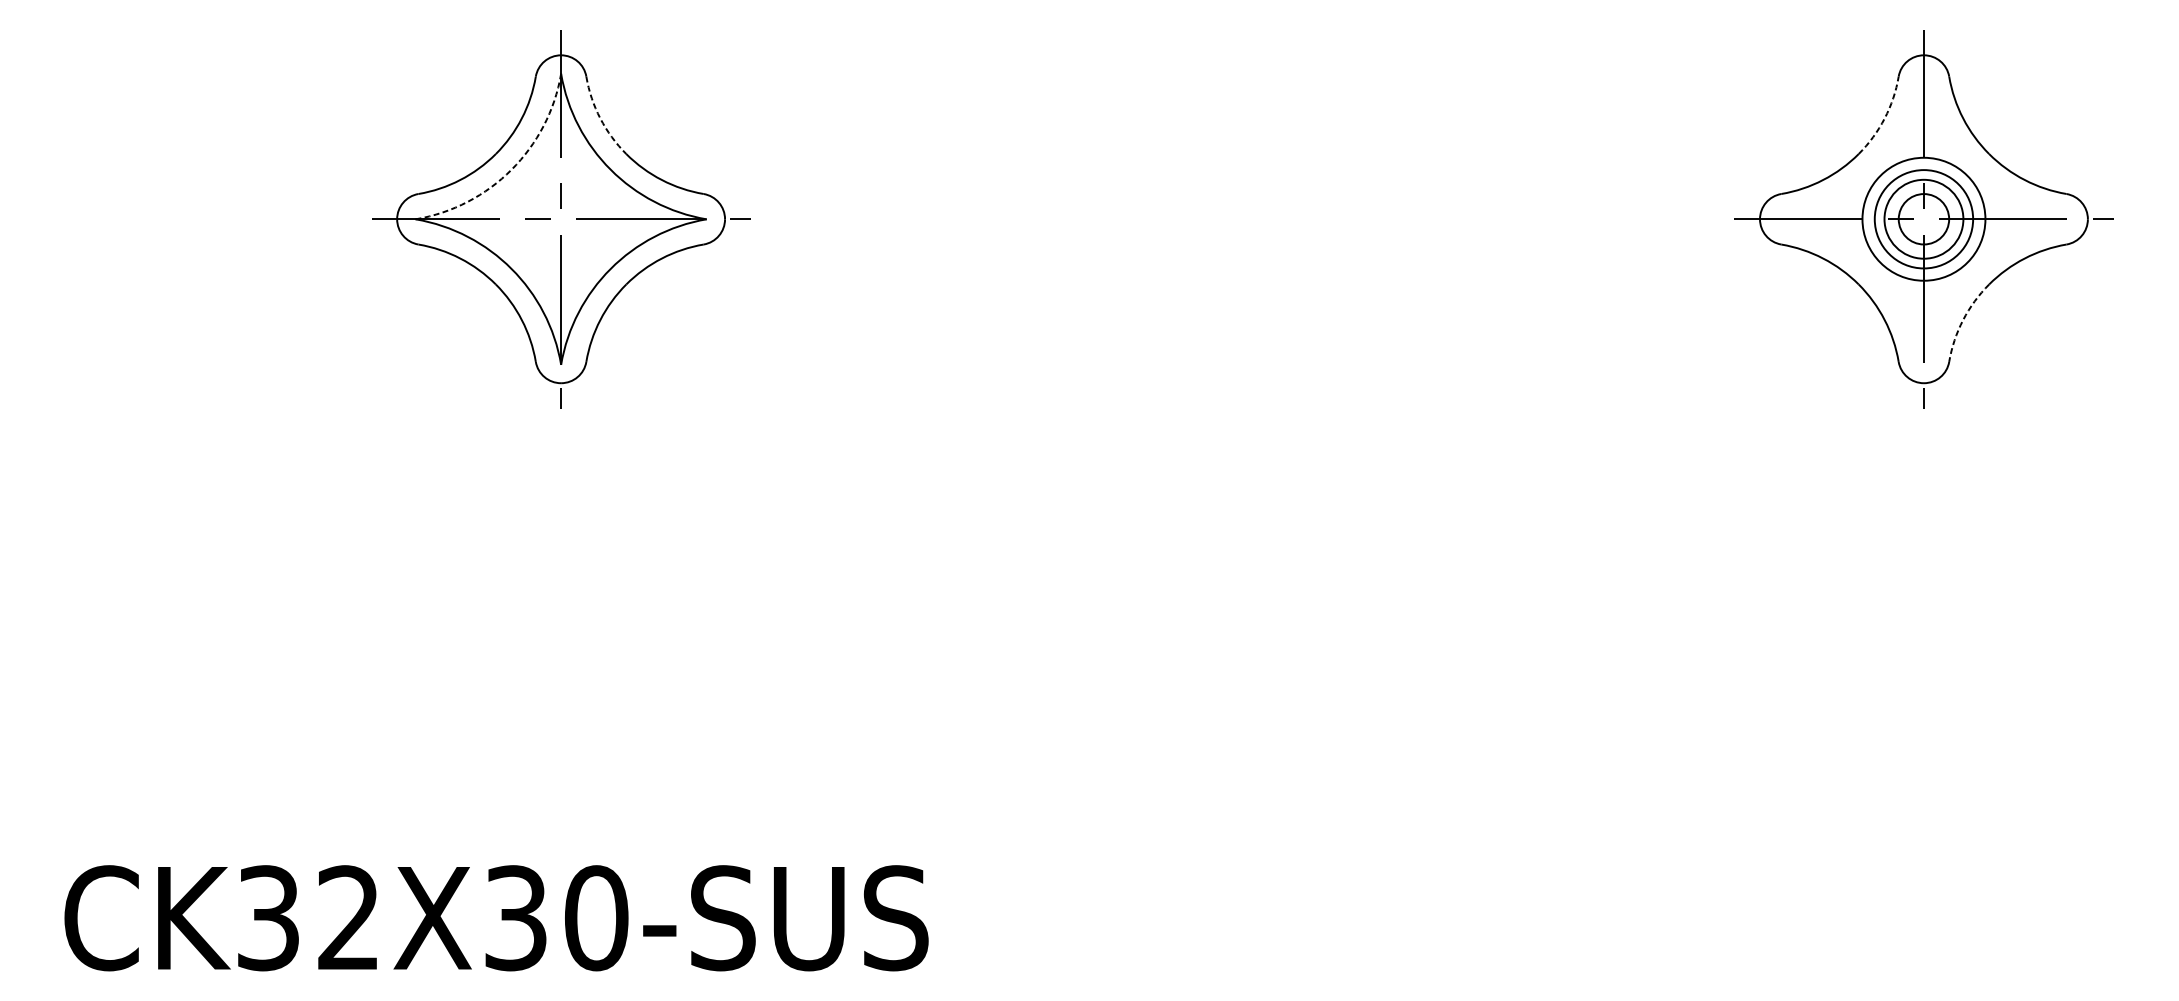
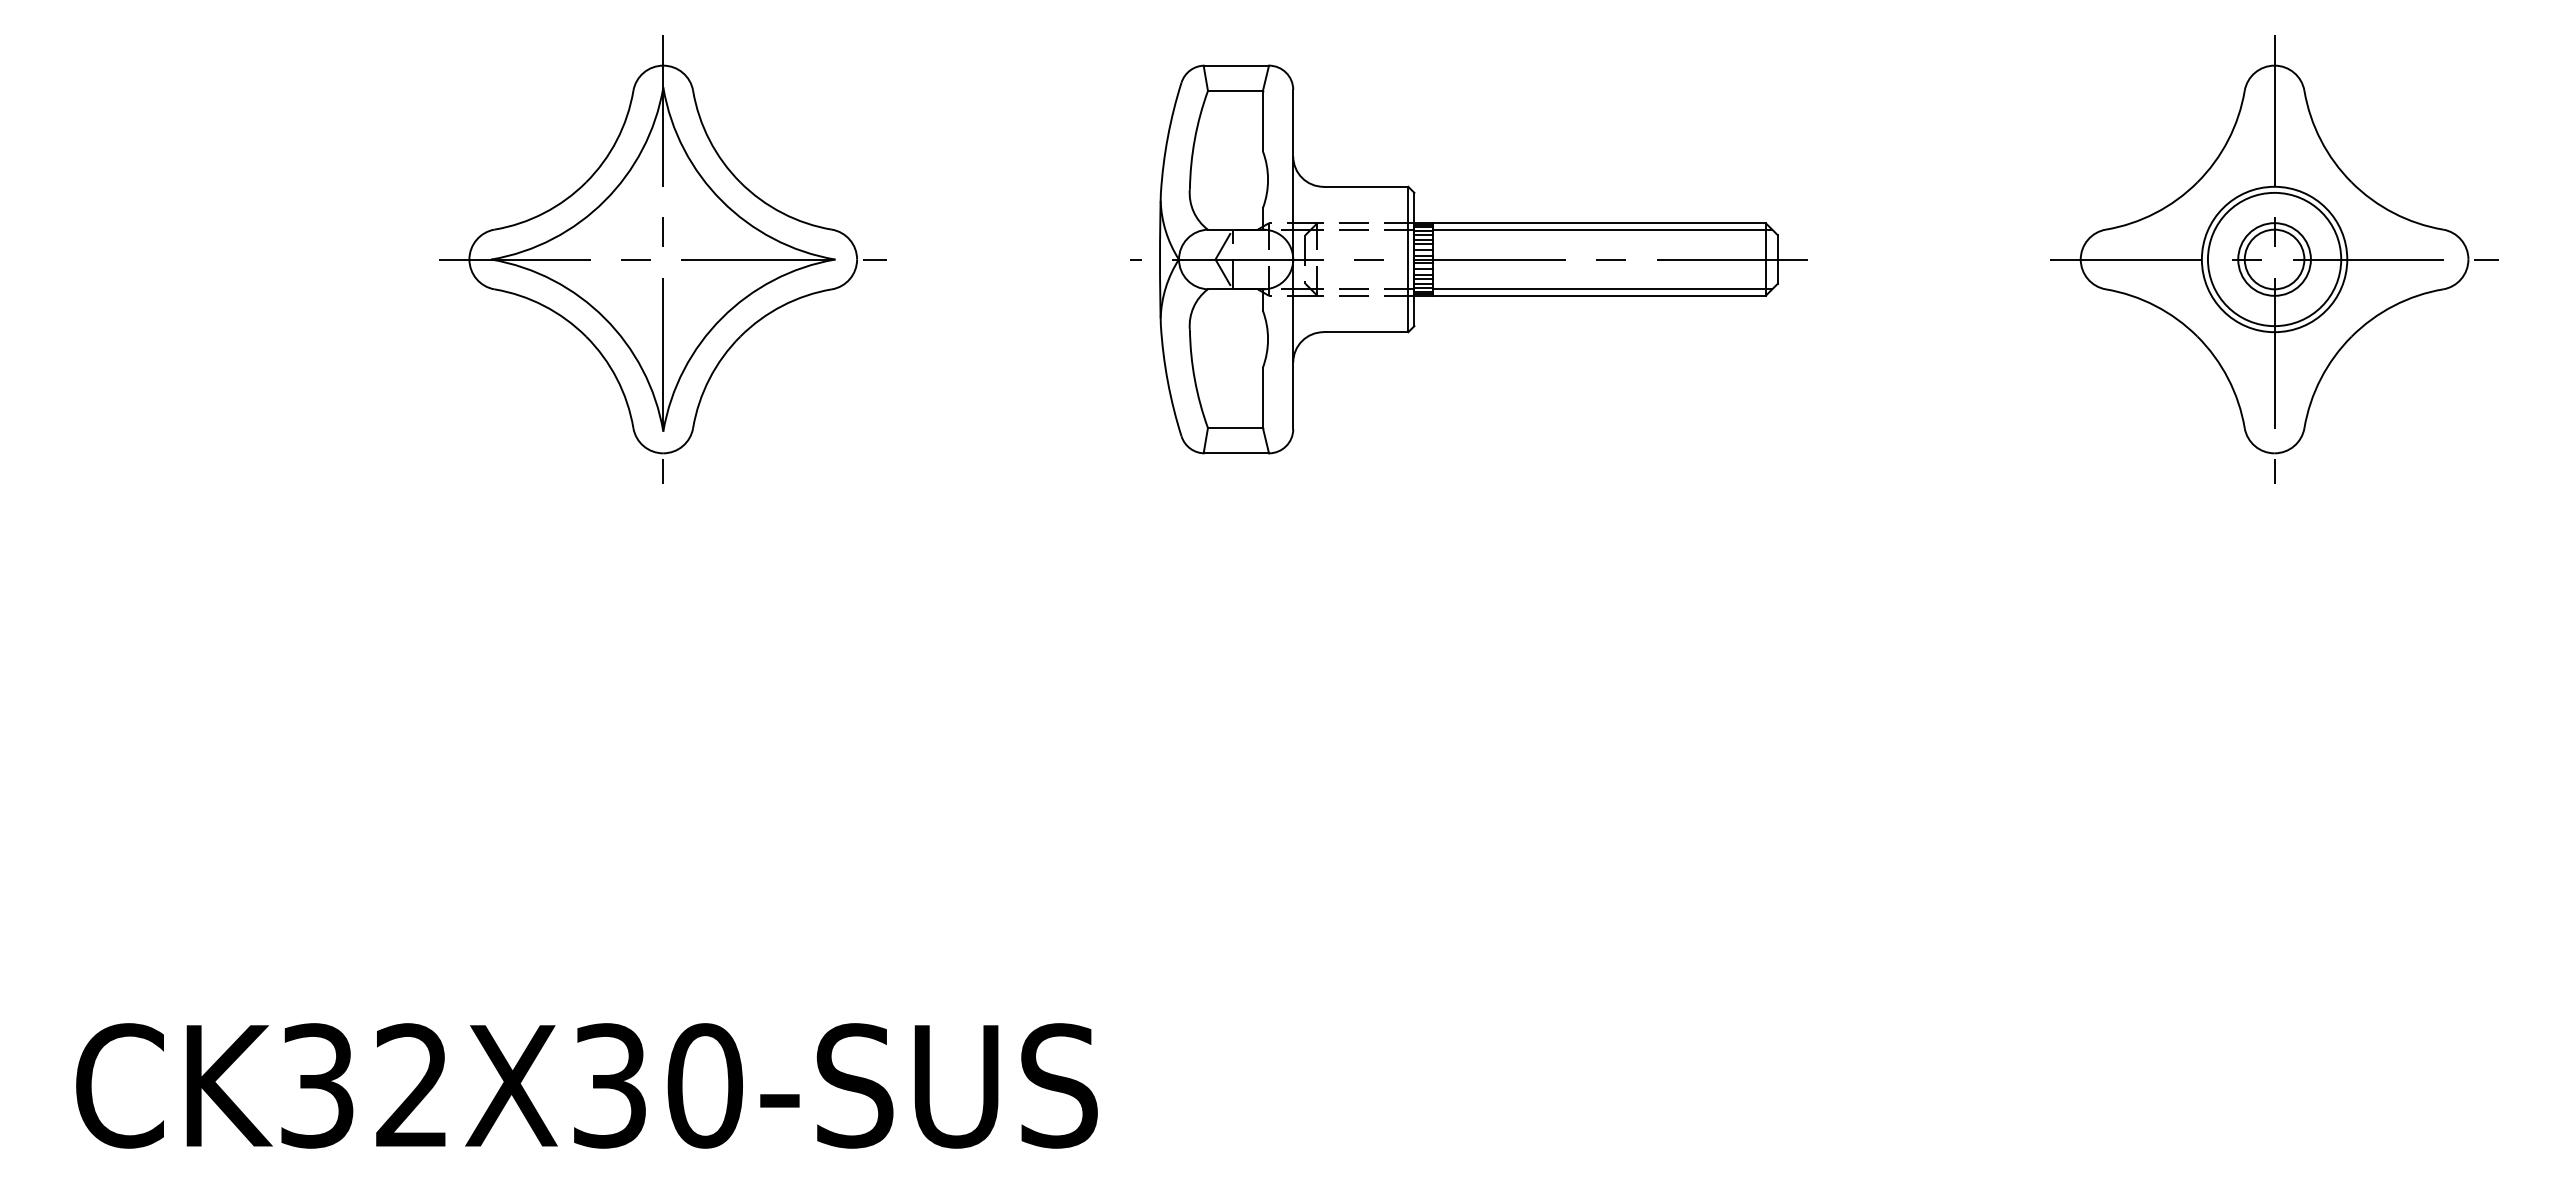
arc: (600, 118) -> (709, 140), dashed -> solid
arc: (1884, 118) -> (2228, 140), dashed -> solid
arc: (511, 169) -> (604, 200), dashed -> solid
part: (1242, 219) -> (1468, 259), added
circle: (1923, 219) -> (2274, 259), size x0.62
circle: (1923, 219) -> (2274, 259), size x1.43
arc: (1962, 319) -> (2320, 378), dashed -> solid

